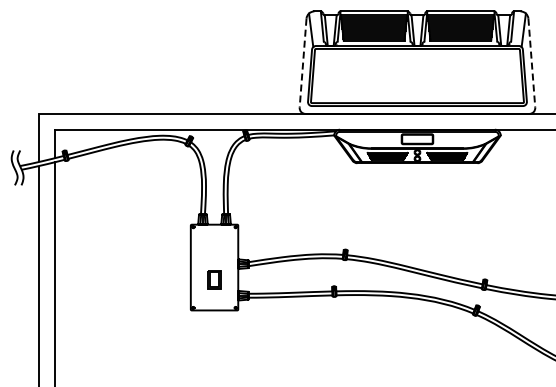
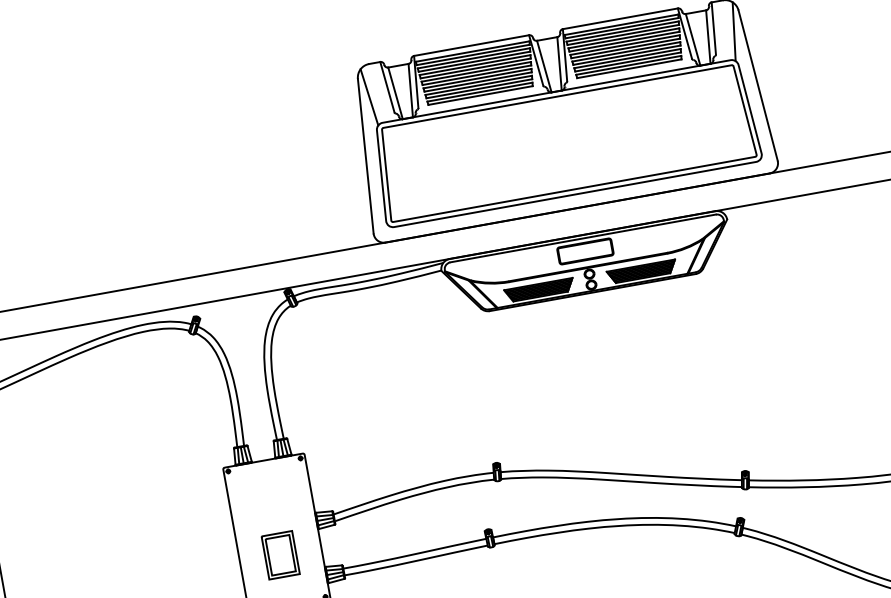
line: (303, 63) -> (366, 156), dashed -> solid
line: (531, 63) -> (757, 86), dashed -> solid
part: (214, 279) -> (280, 554), size x1.43

